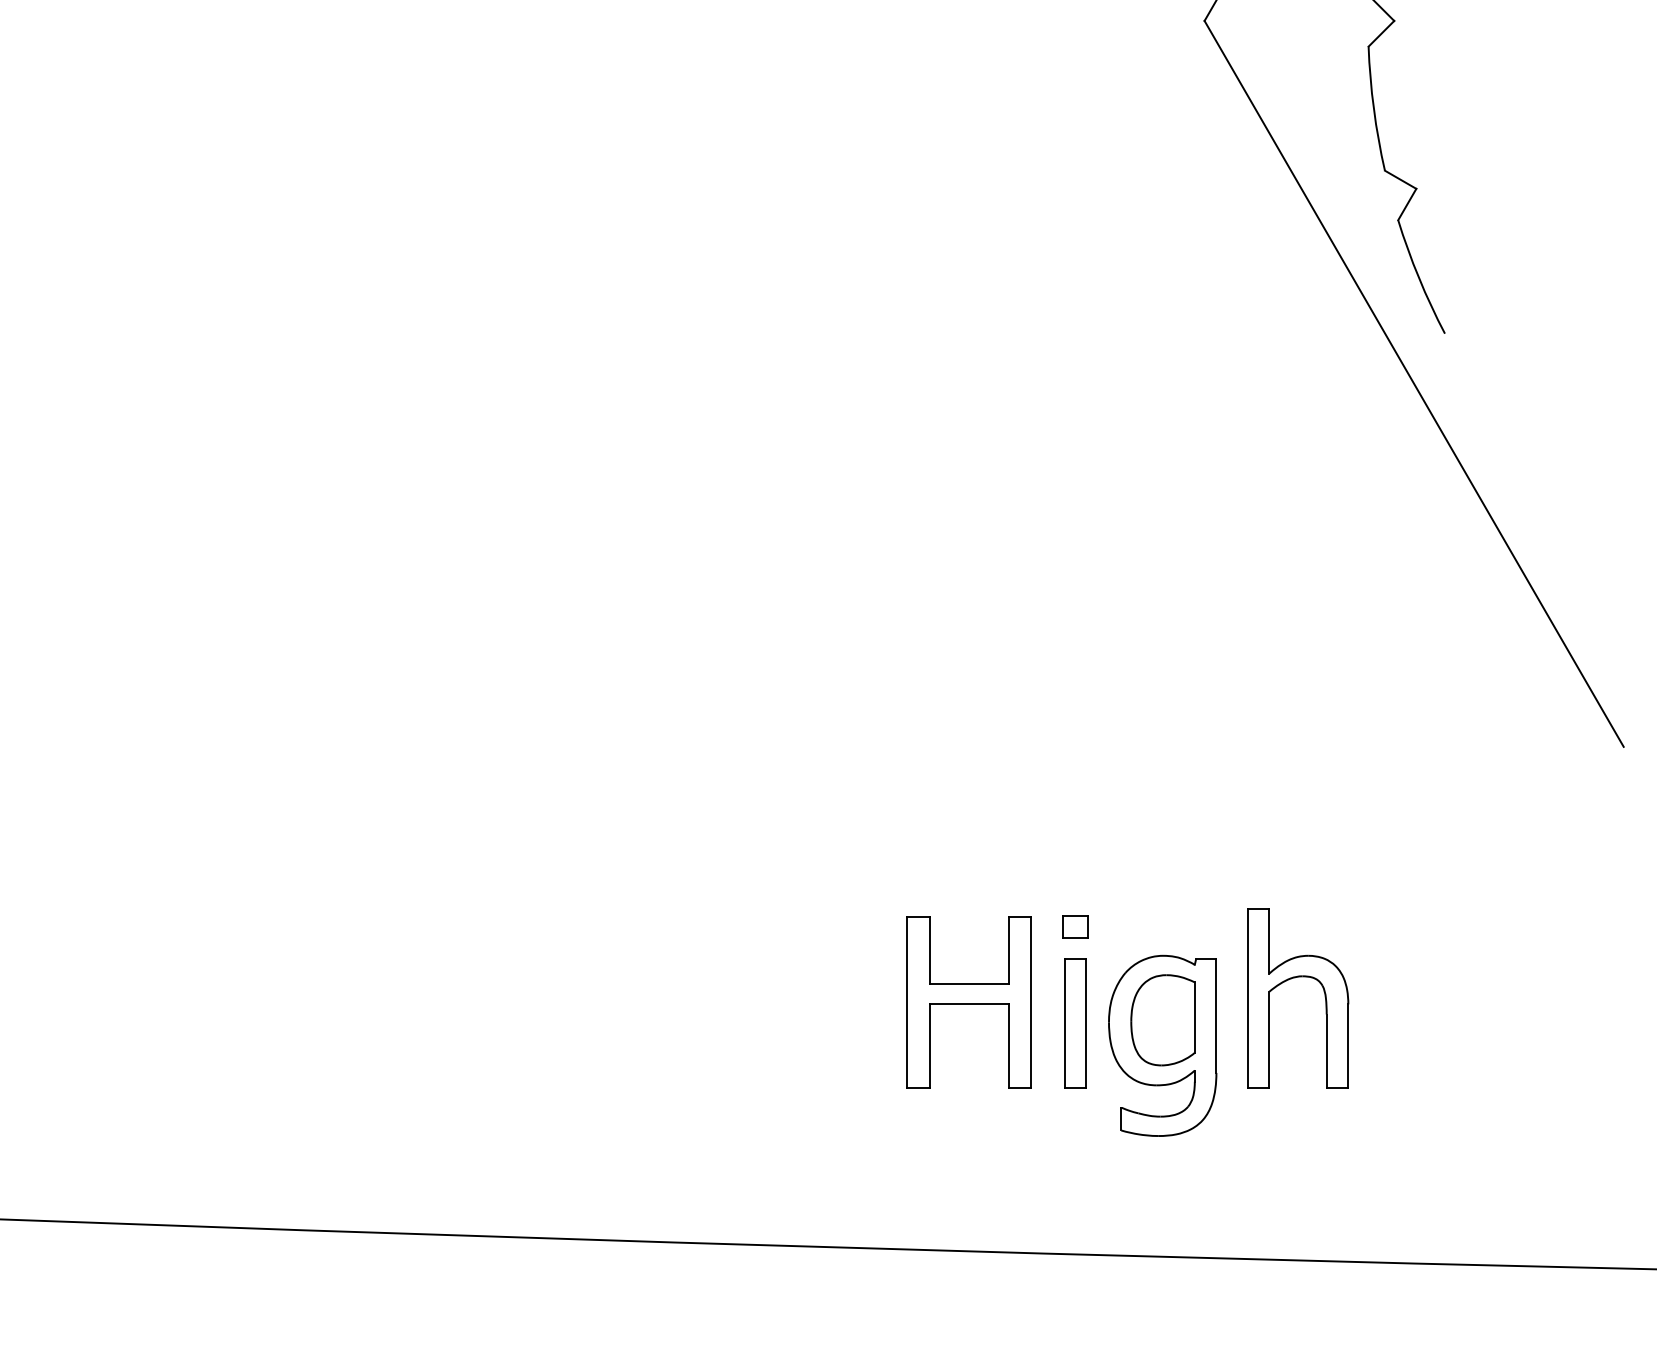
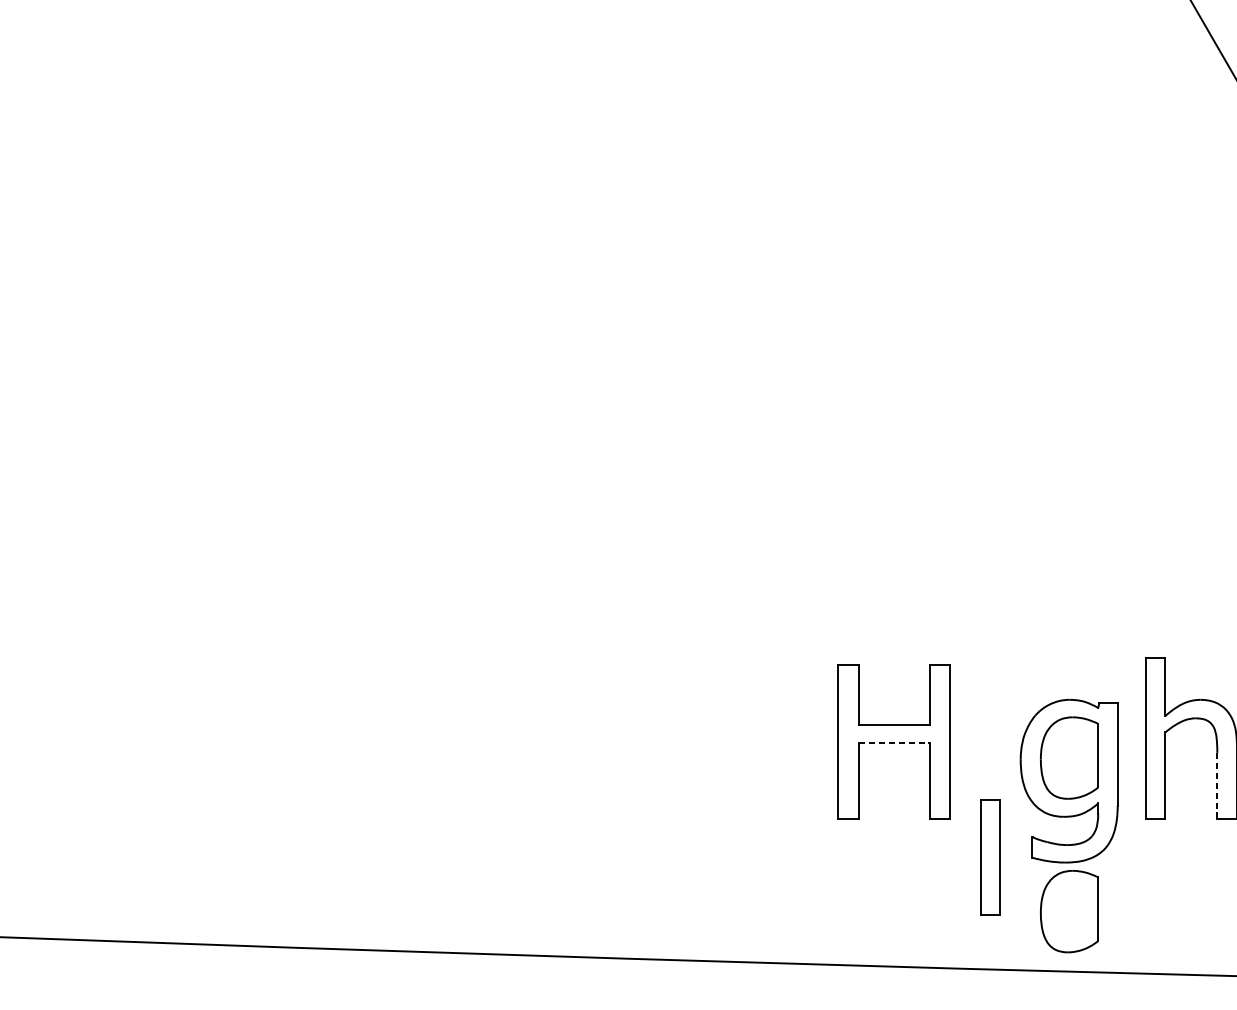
part: (1075, 926) -> (990, 673), removed
line: (969, 1003) -> (894, 742), solid -> dashed
part: (1075, 1023) -> (990, 857), moved
line: (1326, 1051) -> (1217, 786), solid -> dashed
part: (1162, 1190) -> (1069, 911), added

